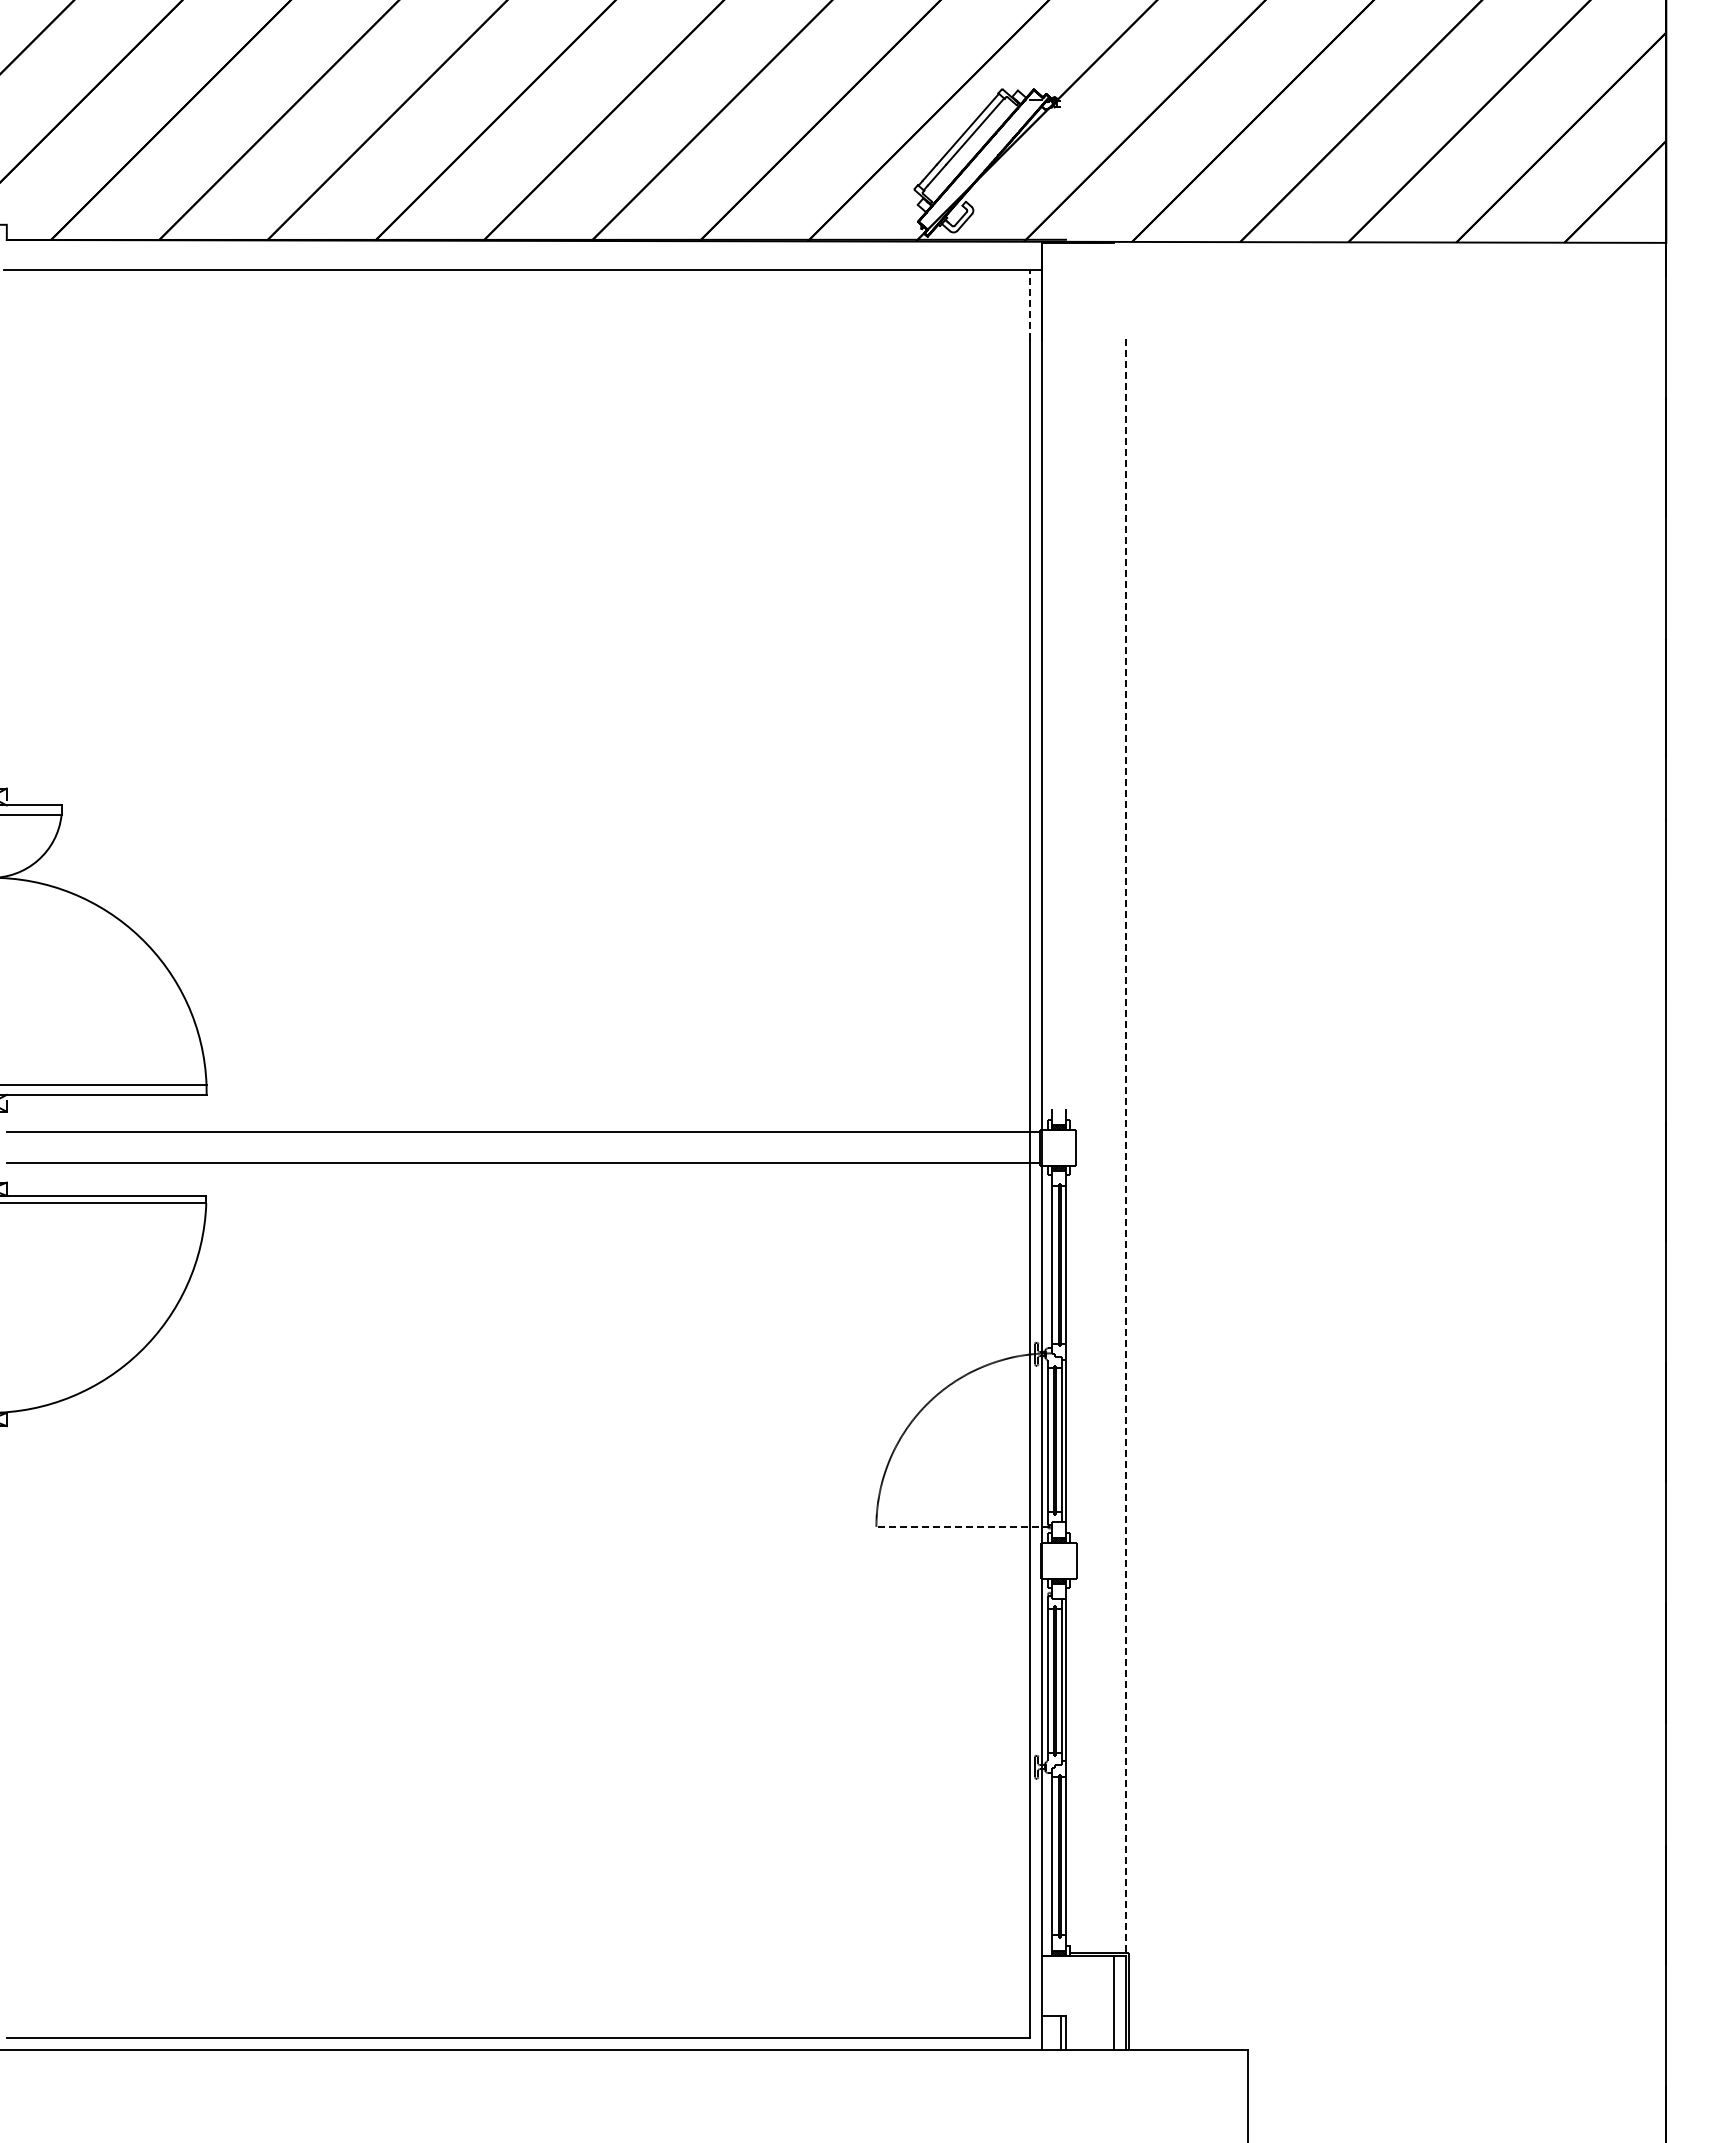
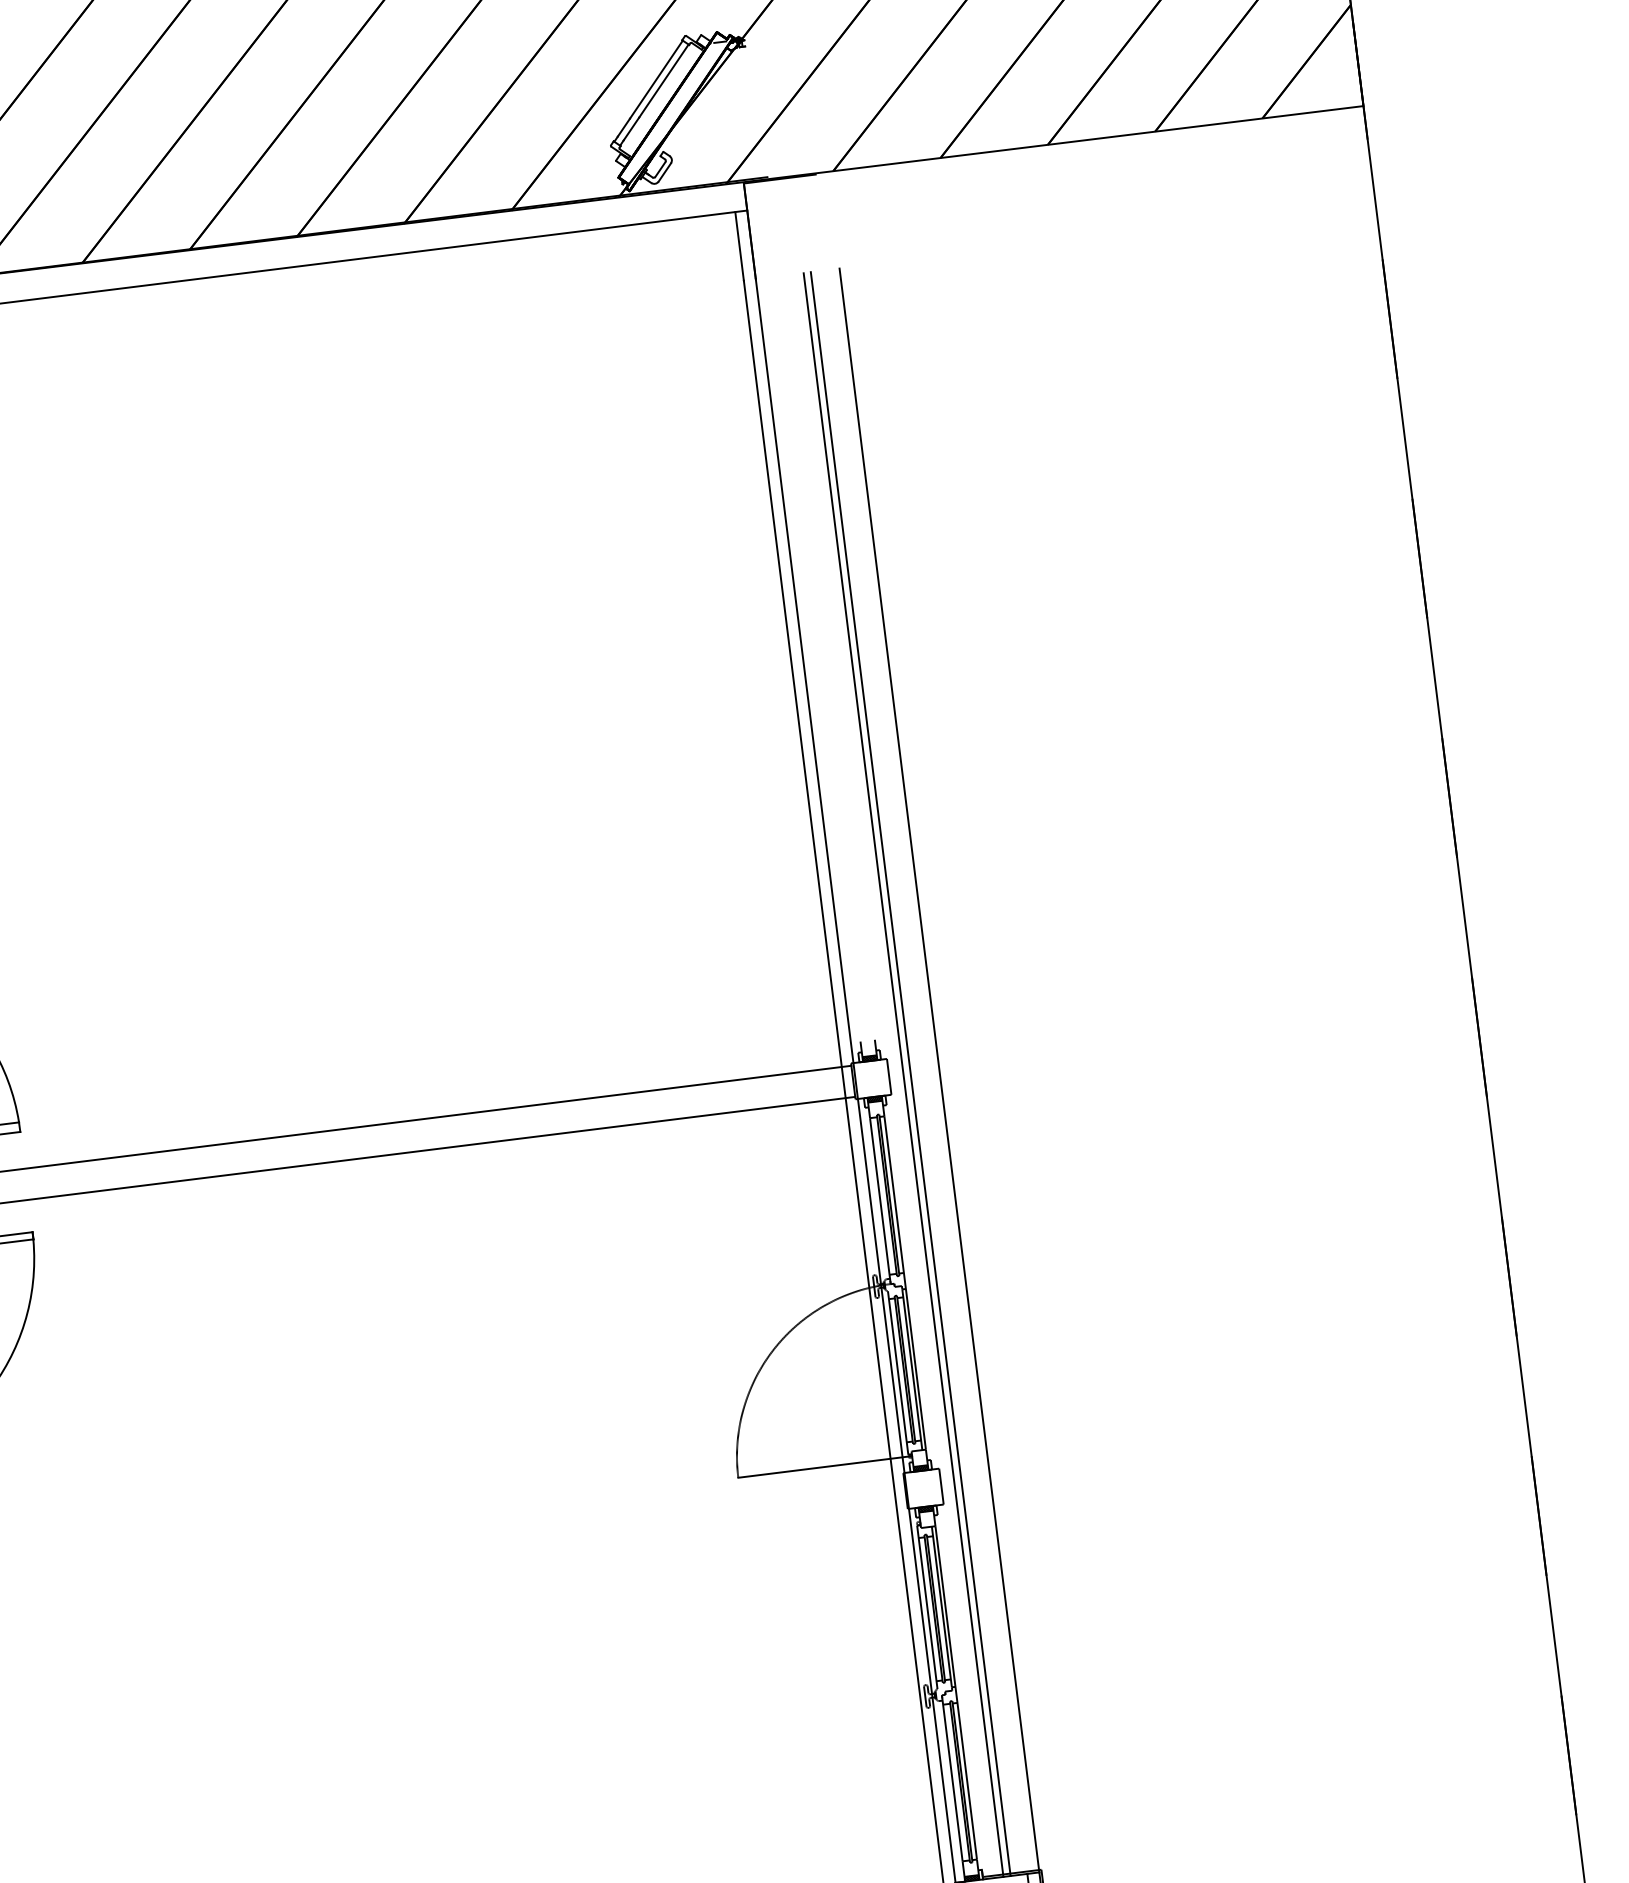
line: (1029, 305) -> (739, 246), dashed -> solid
line: (1090, 1147) -> (903, 1074), added
line: (1097, 1147) -> (910, 1074), added
line: (1126, 1147) -> (939, 1070), dashed -> solid
line: (963, 1526) -> (824, 1466), dashed -> solid

